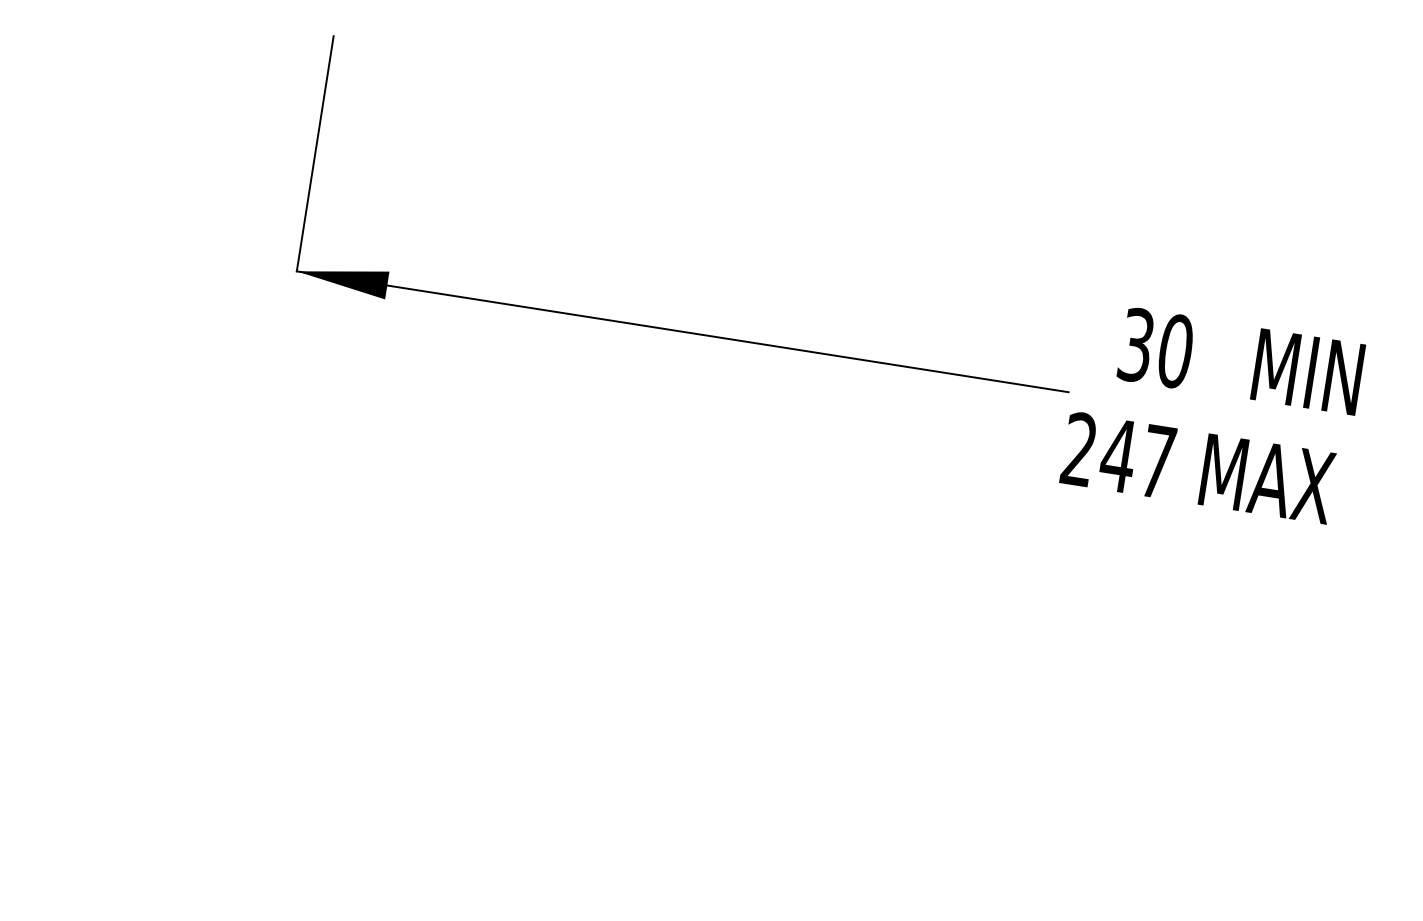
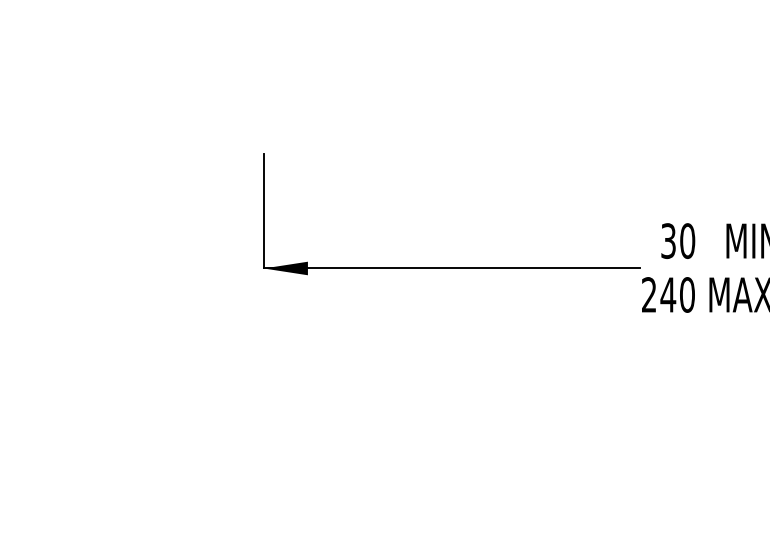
text: (1158, 460) -> (687, 294), 247 -> 240

